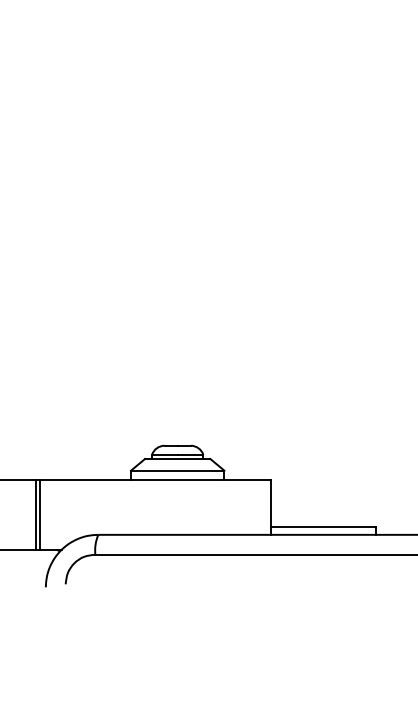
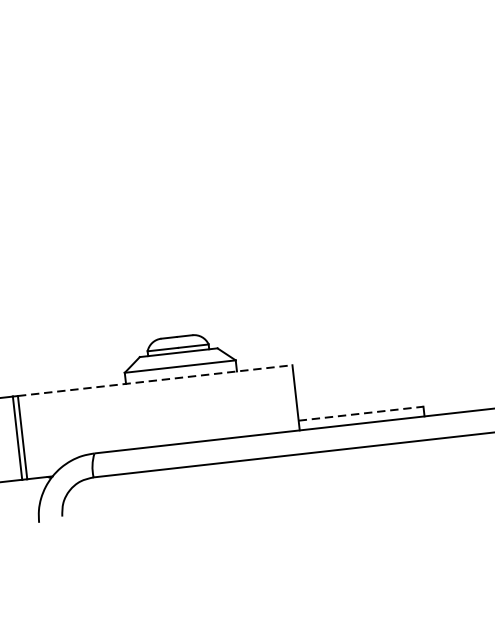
line: (155, 480) -> (155, 381), solid -> dashed
line: (323, 526) -> (360, 413), solid -> dashed

